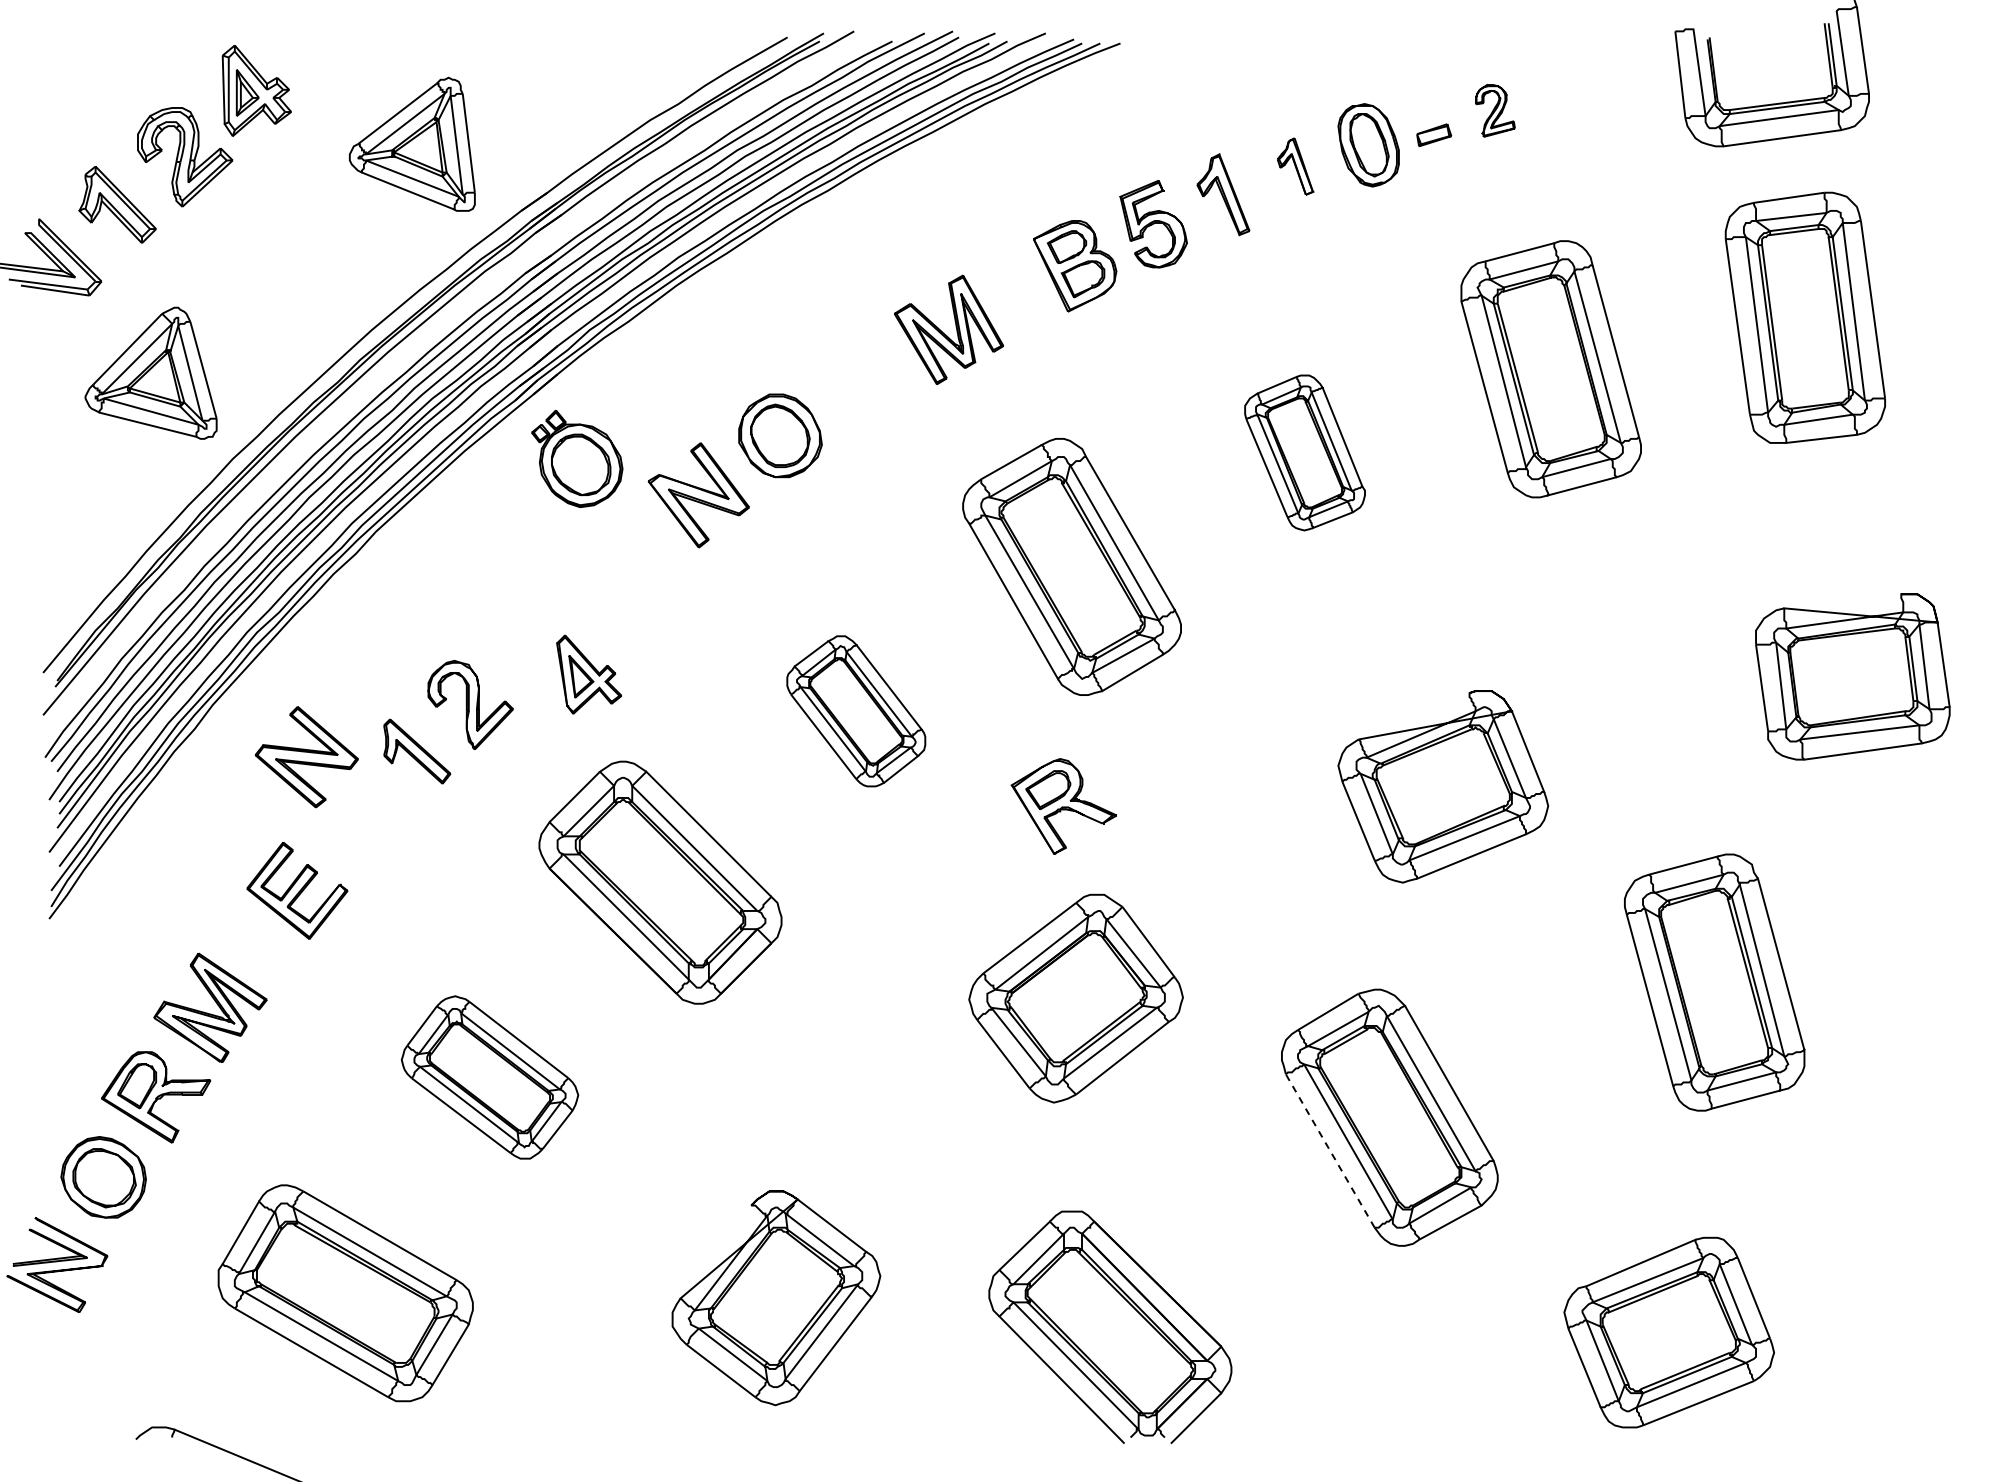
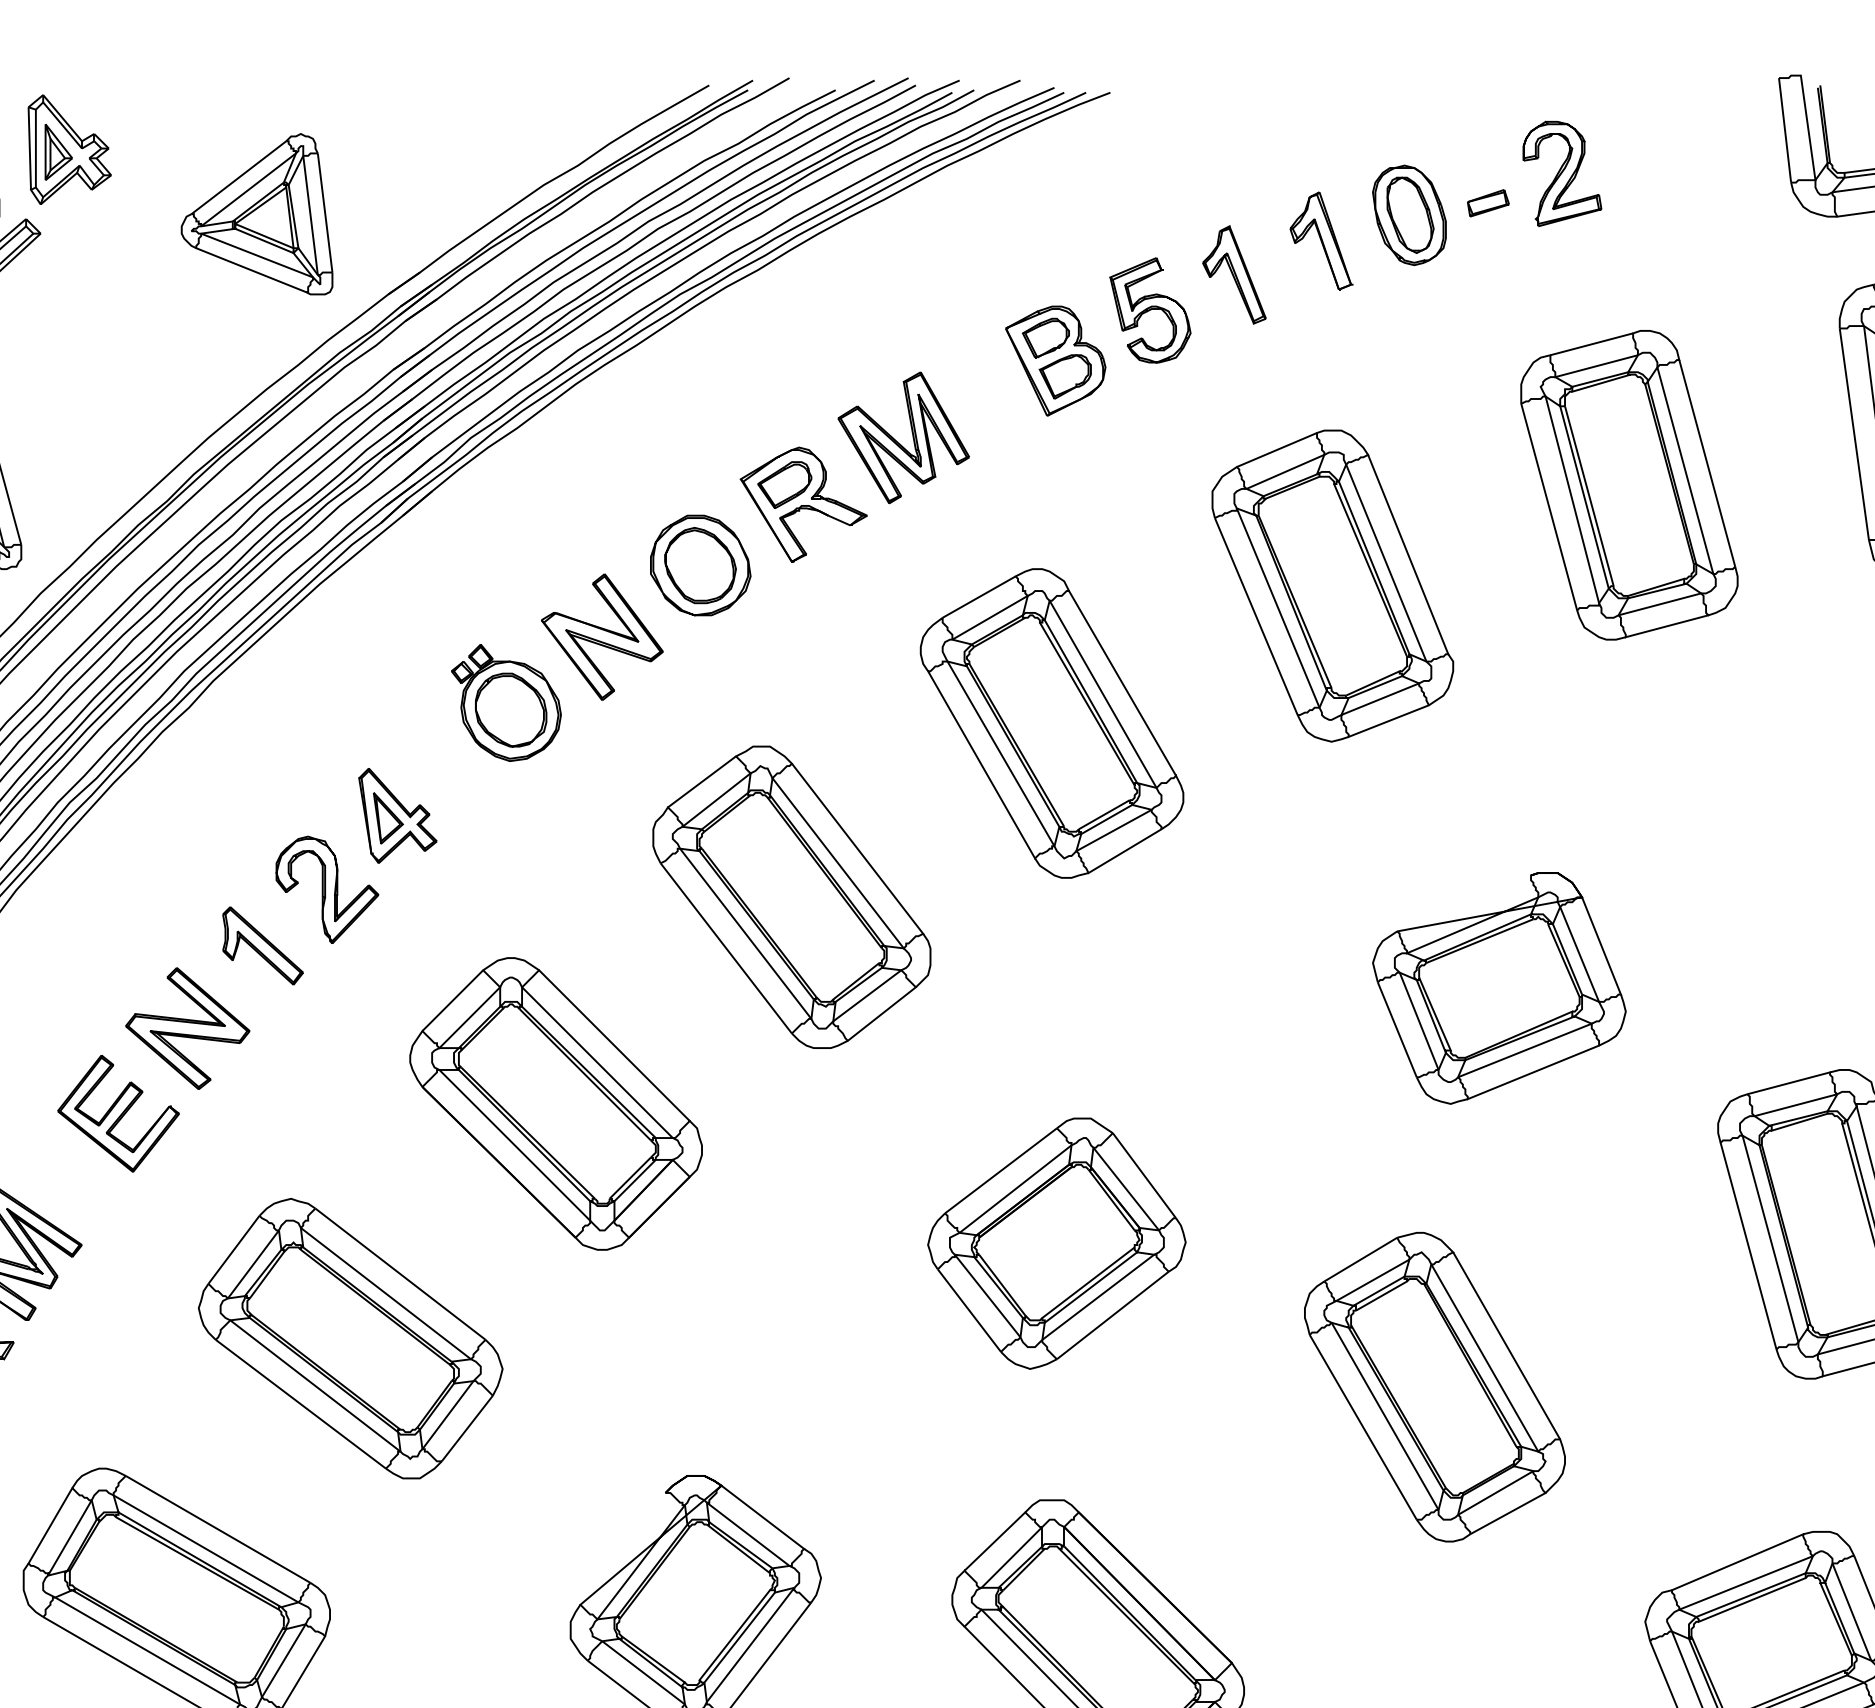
part: (1495, 110) -> (1562, 173), size x1.67
part: (1295, 166) -> (1321, 240), size x1.43
part: (1304, 452) -> (1332, 585), size x1.67
part: (577, 459) -> (506, 703), moved
part: (588, 674) -> (397, 815), moved
part: (856, 711) -> (792, 897), size x1.67
part: (306, 757) -> (187, 1029), moved
part: (1063, 806) -> (803, 504), moved
part: (489, 1077) -> (350, 1338), size x1.43
line: (1330, 1151) -> (1363, 1427), dashed -> solid

